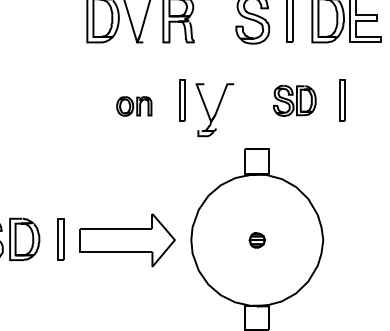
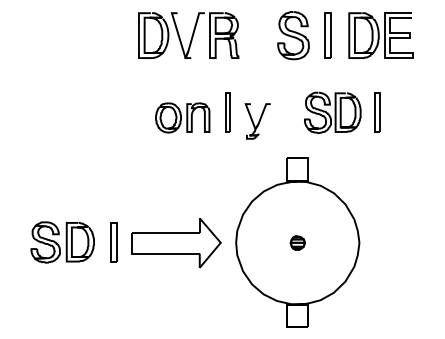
part: (294, 100) -> (332, 112), size x1.43
part: (133, 105) -> (182, 117), size x1.67
part: (214, 110) -> (257, 121), size x0.71

